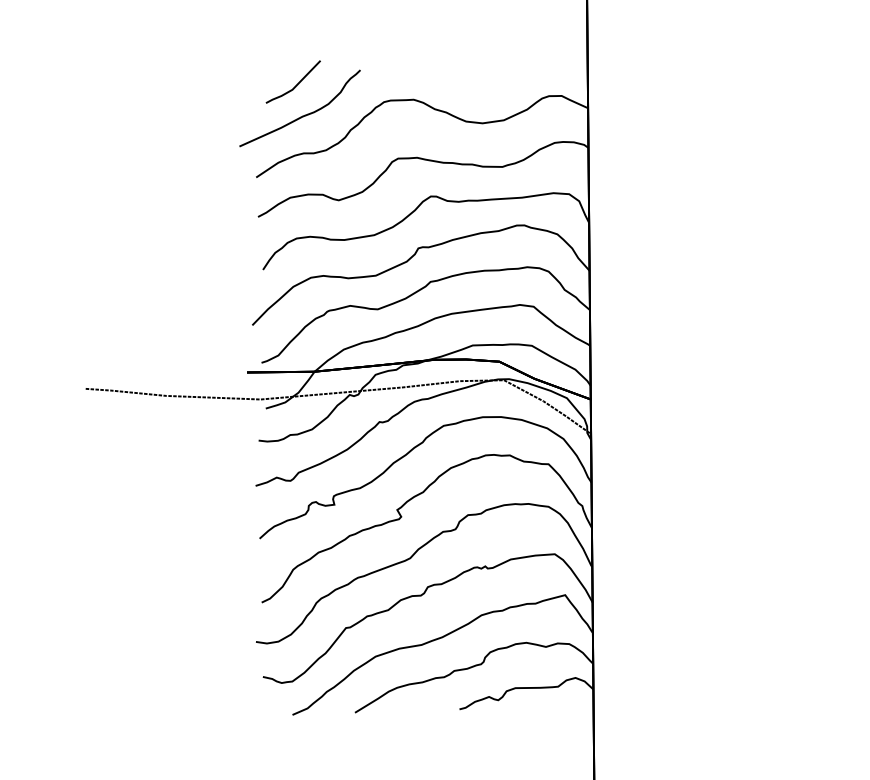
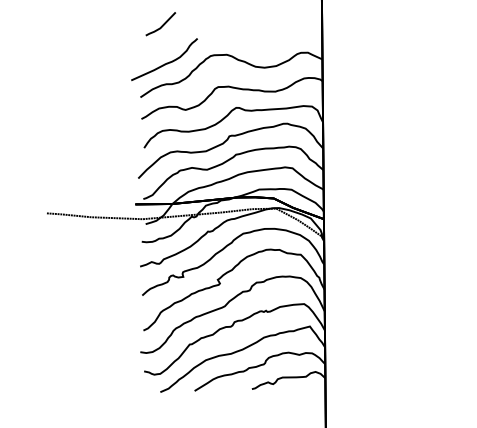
line: (294, 84) -> (161, 25), moved

